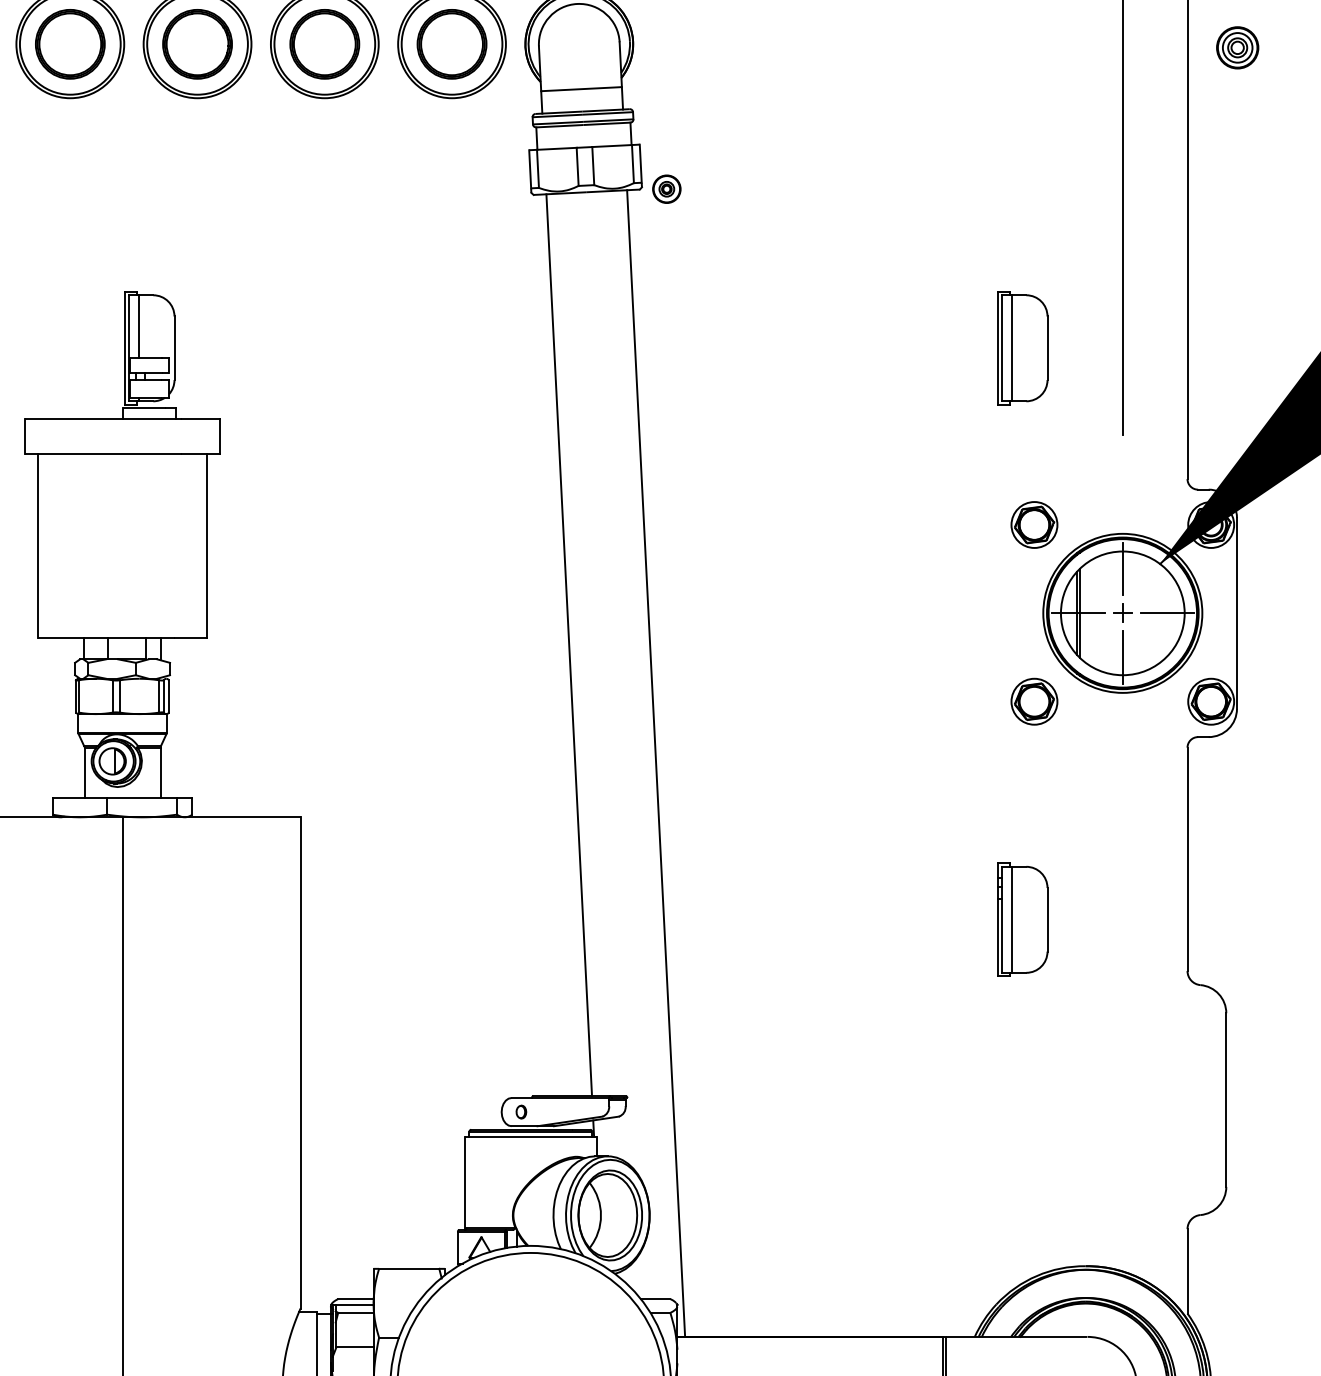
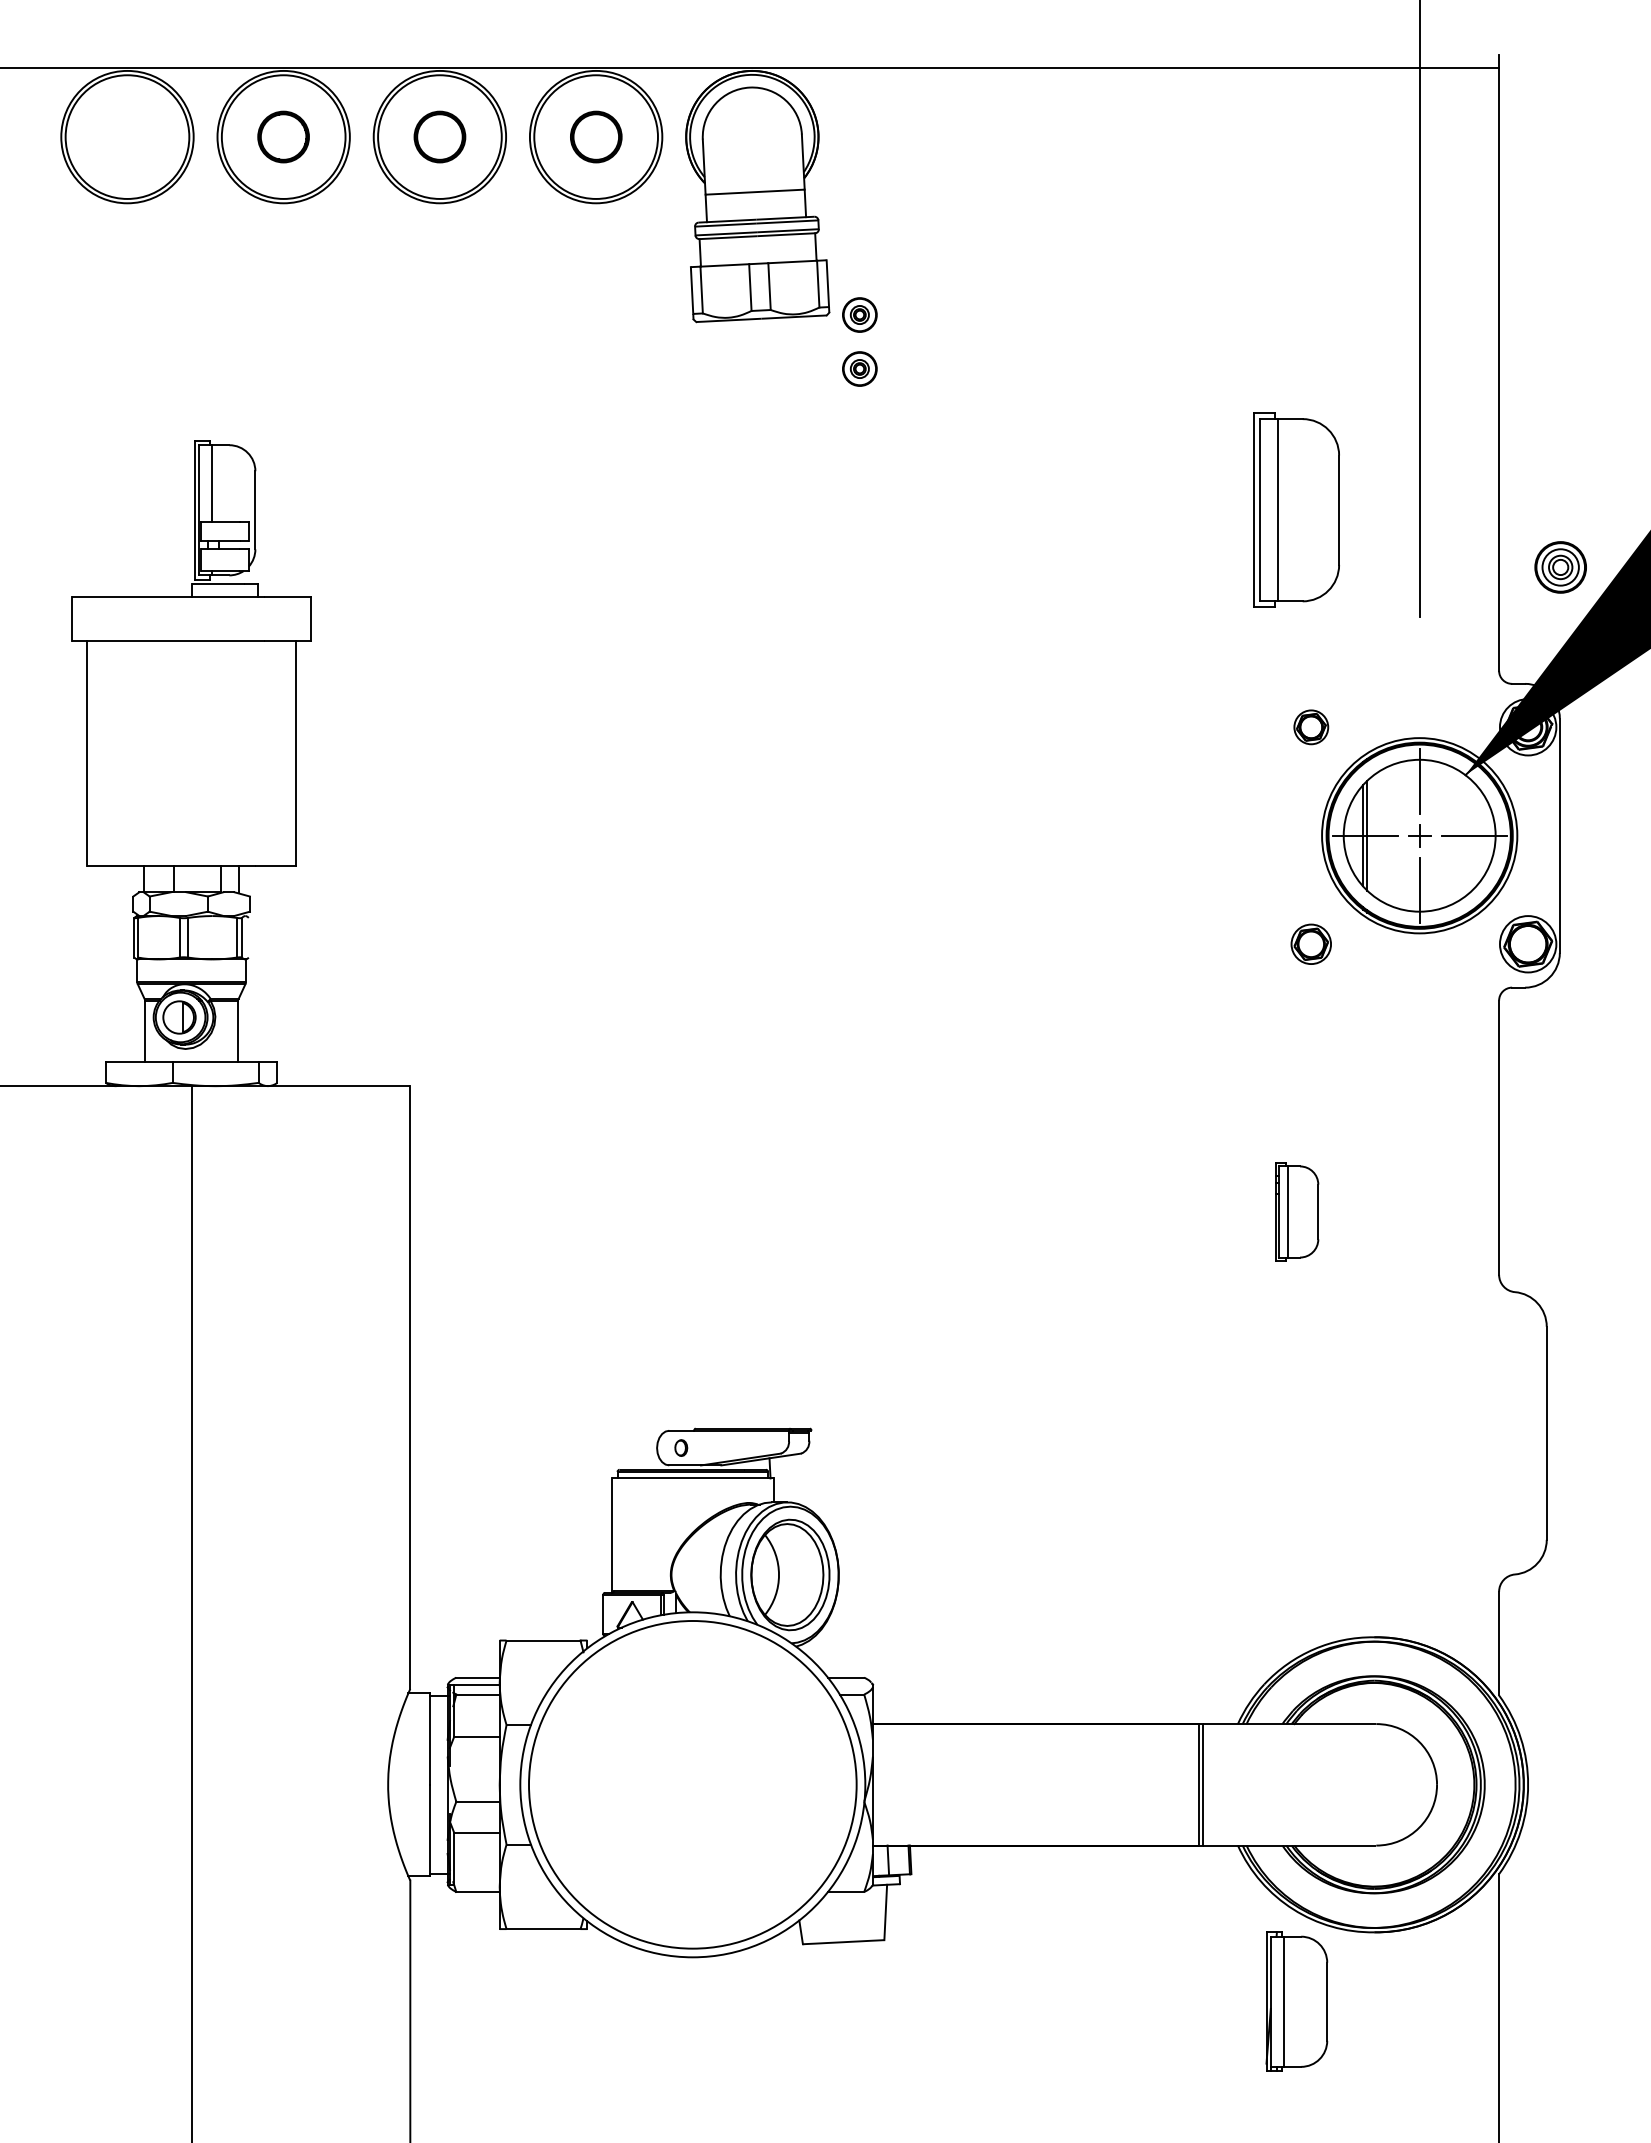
part: (70, 43) -> (127, 136), removed
part: (197, 43) -> (283, 136), size x0.6
part: (324, 43) -> (439, 136), size x0.6
part: (452, 43) -> (596, 136), size x0.6
part: (1237, 47) -> (1560, 567), moved
part: (666, 232) -> (859, 368), added
part: (1023, 348) -> (1297, 510), size x1.4
part: (1034, 525) -> (1311, 727), size x0.6
line: (569, 644) -> (740, 874), removed
line: (168, 696) -> (248, 937), removed
part: (1034, 701) -> (1311, 944), size x0.7
line: (655, 763) -> (846, 1020), removed
part: (1023, 919) -> (1297, 1211), size x0.7

